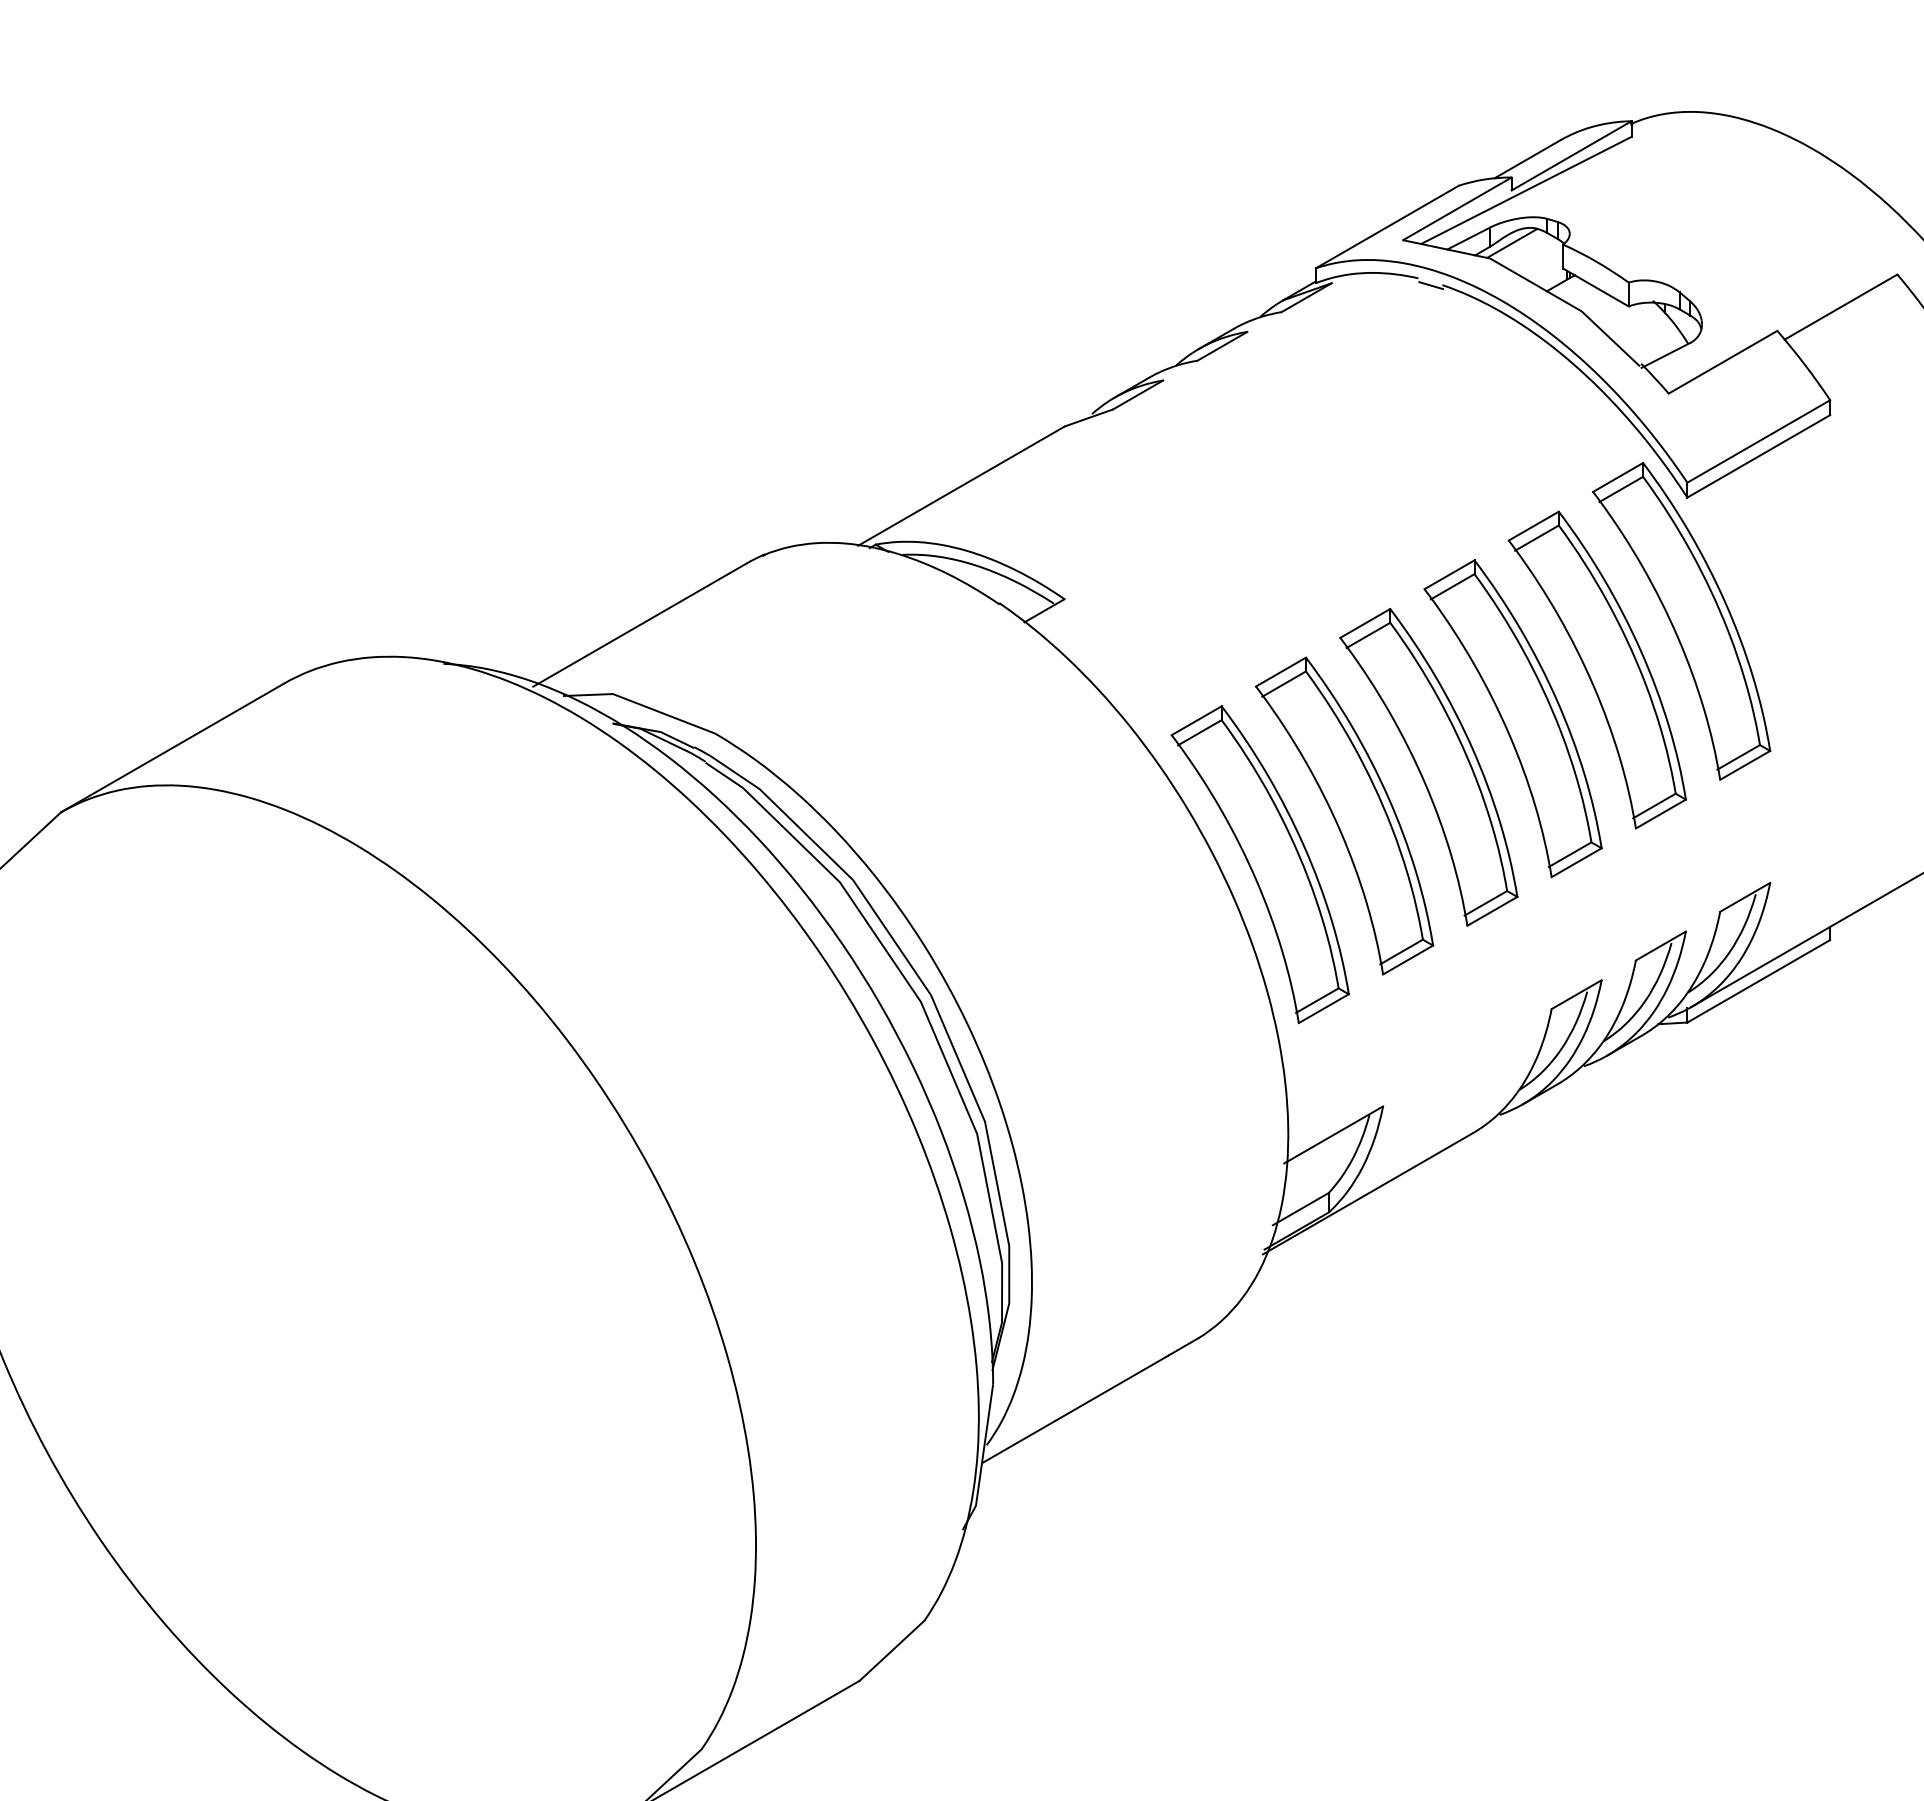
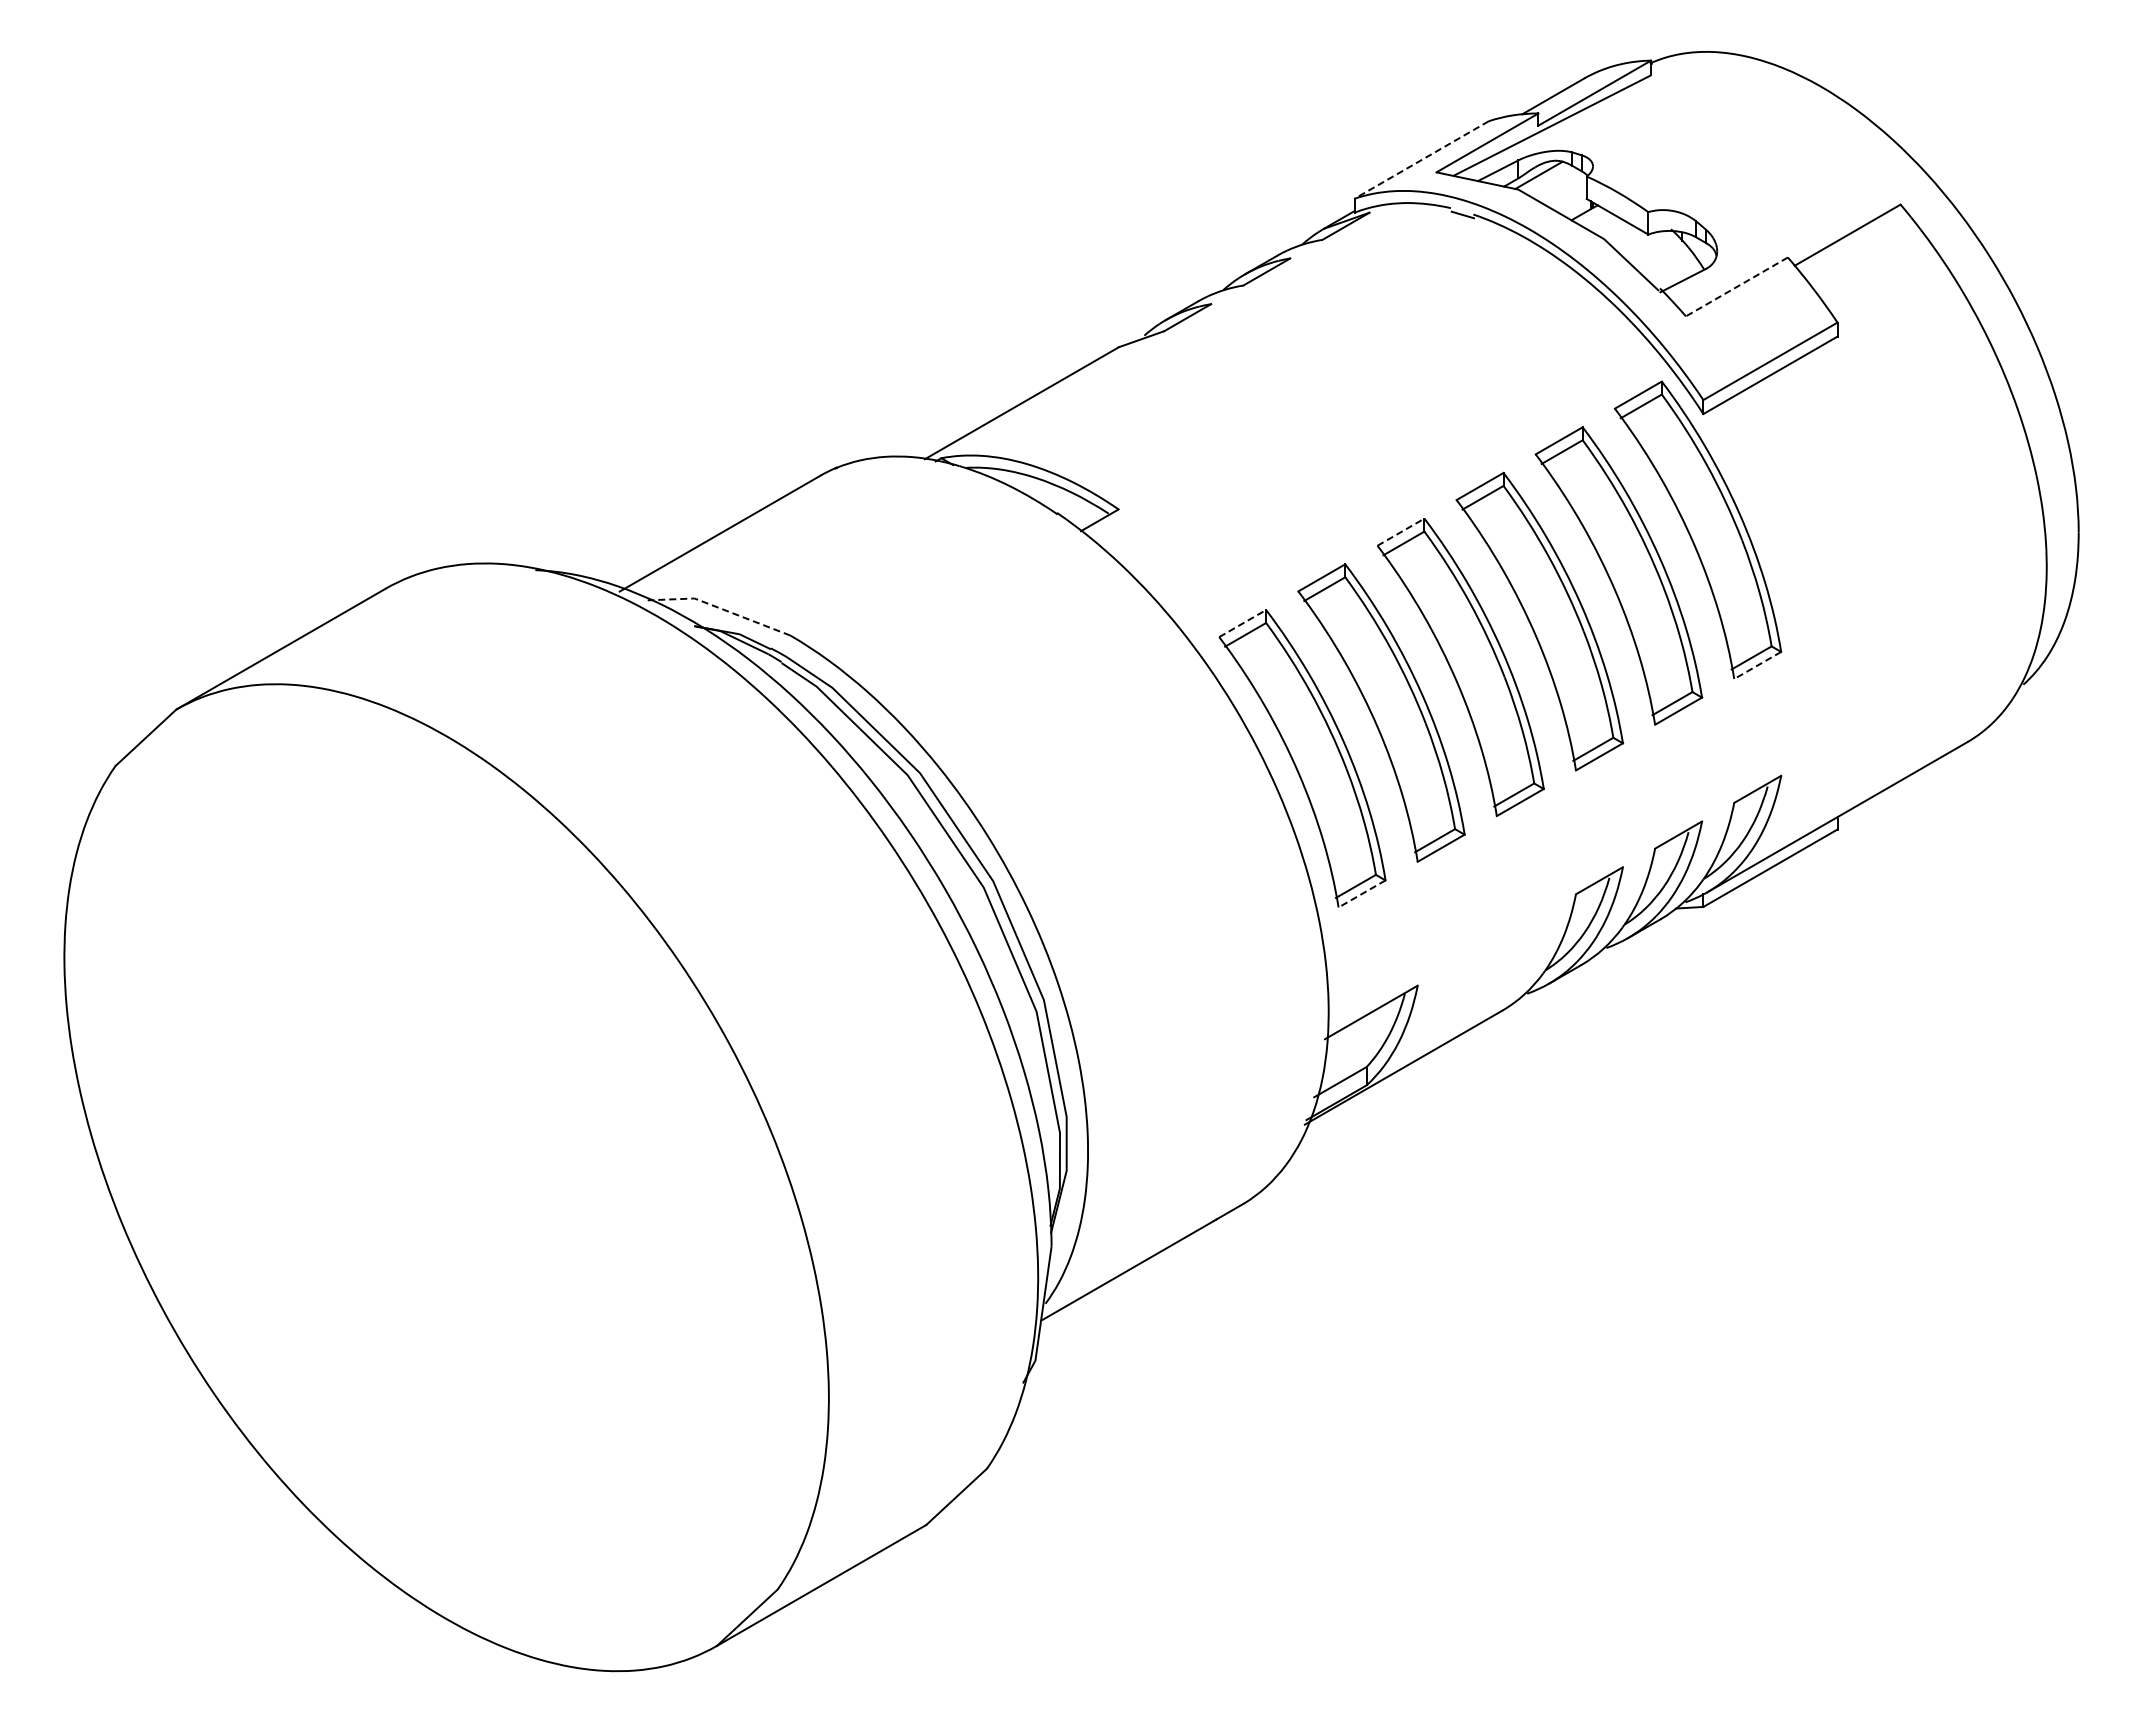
line: (1387, 227) -> (1421, 160), solid -> dashed
line: (1722, 361) -> (1736, 286), solid -> dashed
line: (1365, 622) -> (1401, 531), solid -> dashed
line: (639, 704) -> (719, 608), solid -> dashed
line: (1197, 720) -> (1243, 623), solid -> dashed
line: (1744, 765) -> (1757, 665), solid -> dashed
line: (1323, 1009) -> (1361, 894), solid -> dashed

